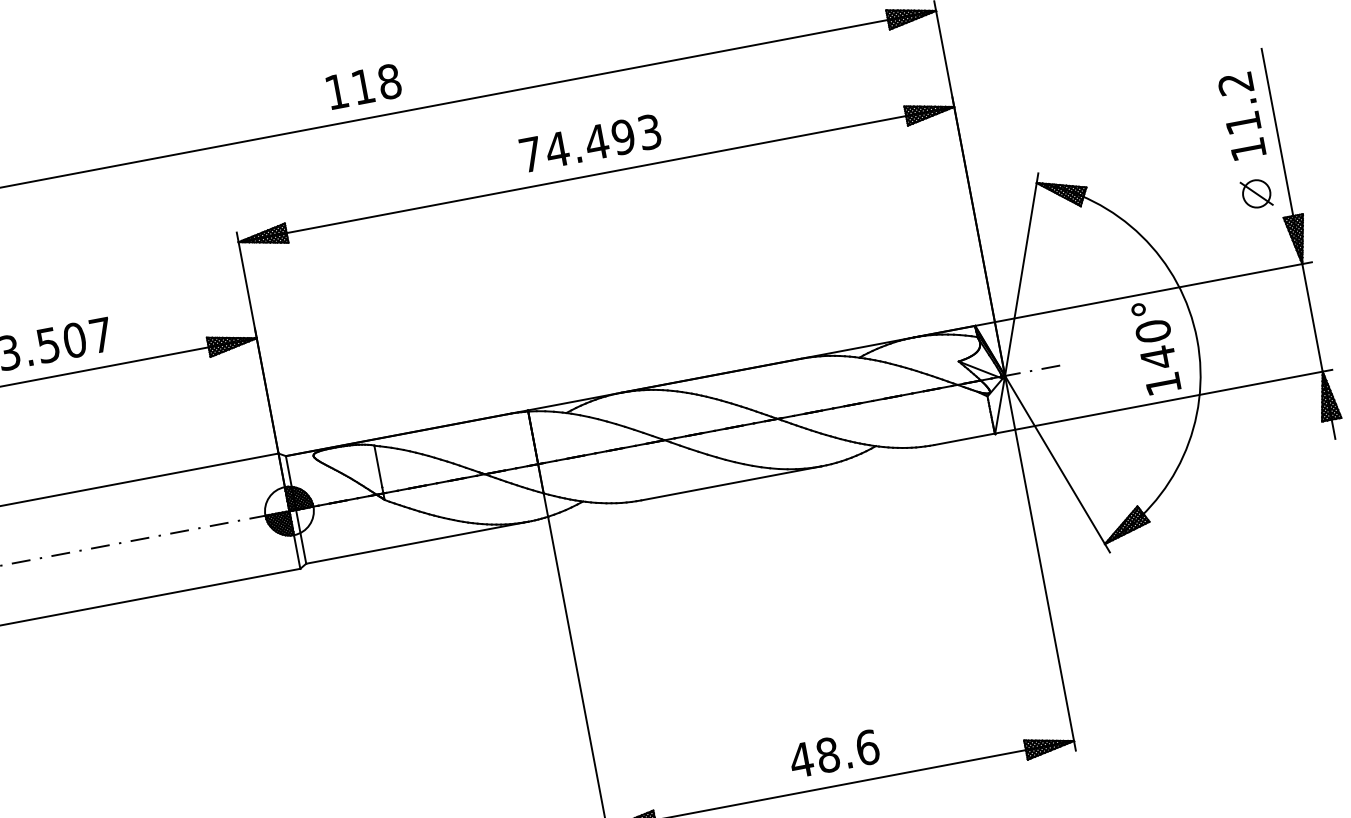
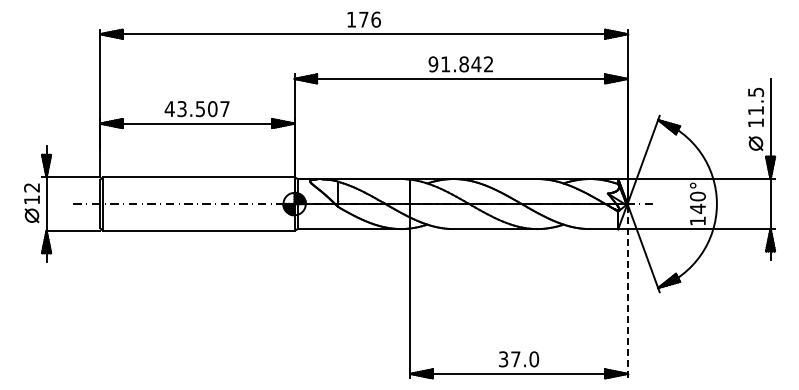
text: (1236, 81) -> (756, 91), 11.2 -> 11.5
text: (375, 84) -> (369, 19), 118 -> 176
text: (589, 143) -> (460, 64), 74.493 -> 91.842
line: (1040, 561) -> (627, 290), solid -> dashed
text: (833, 754) -> (518, 359), 48.6 -> 37.0

